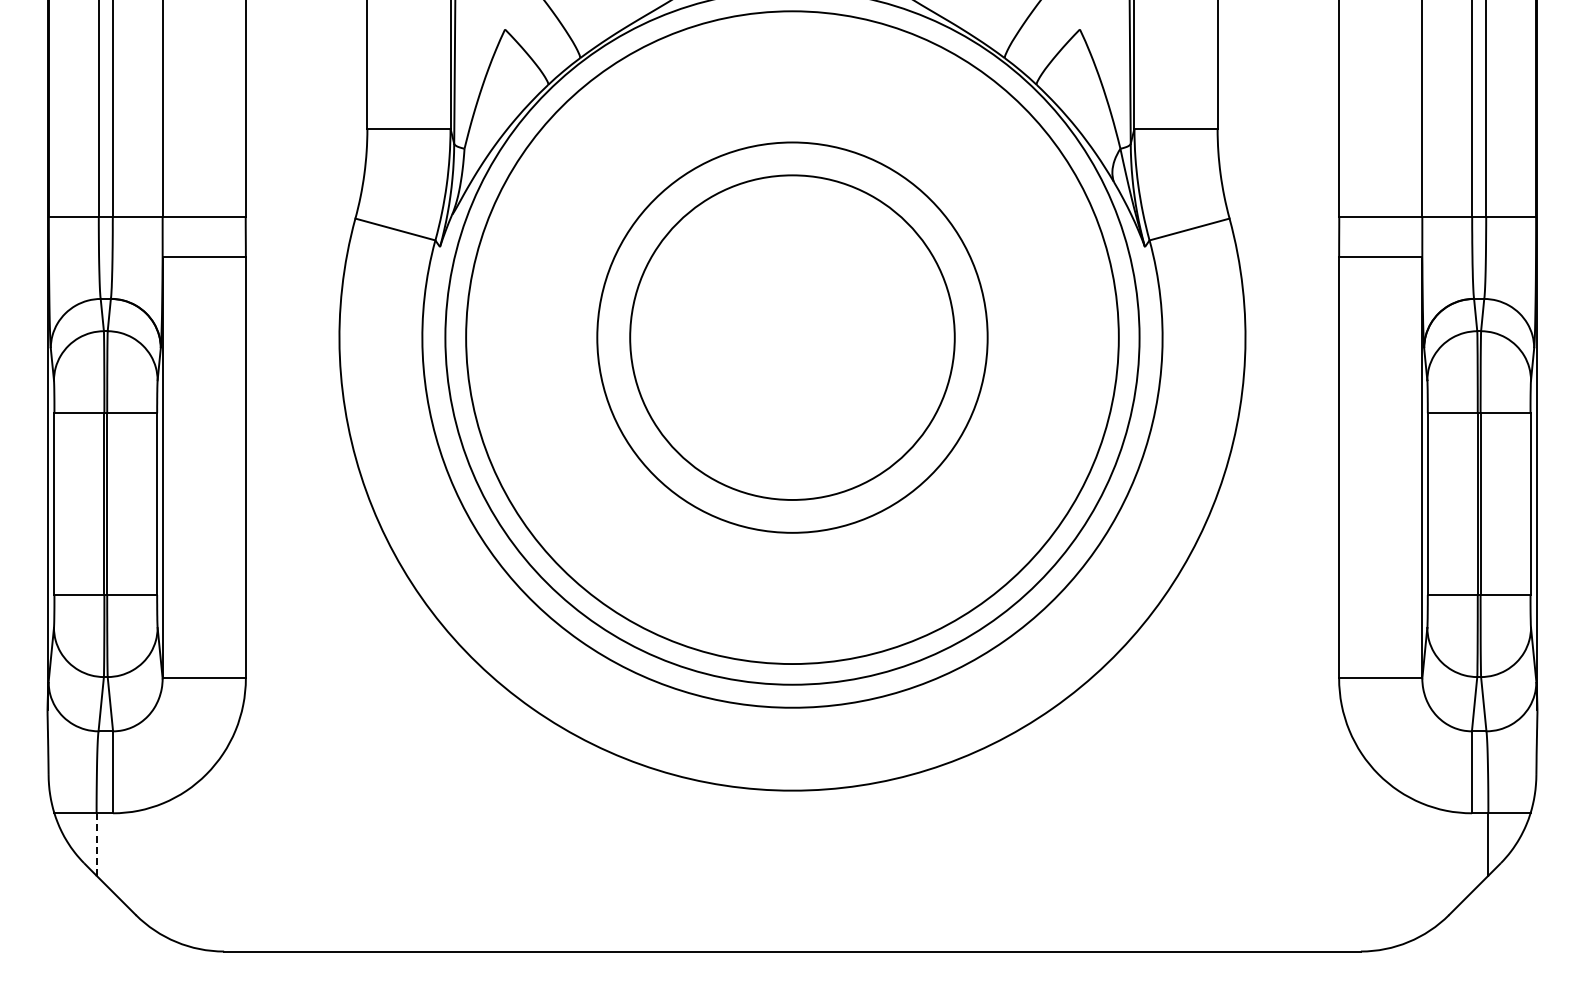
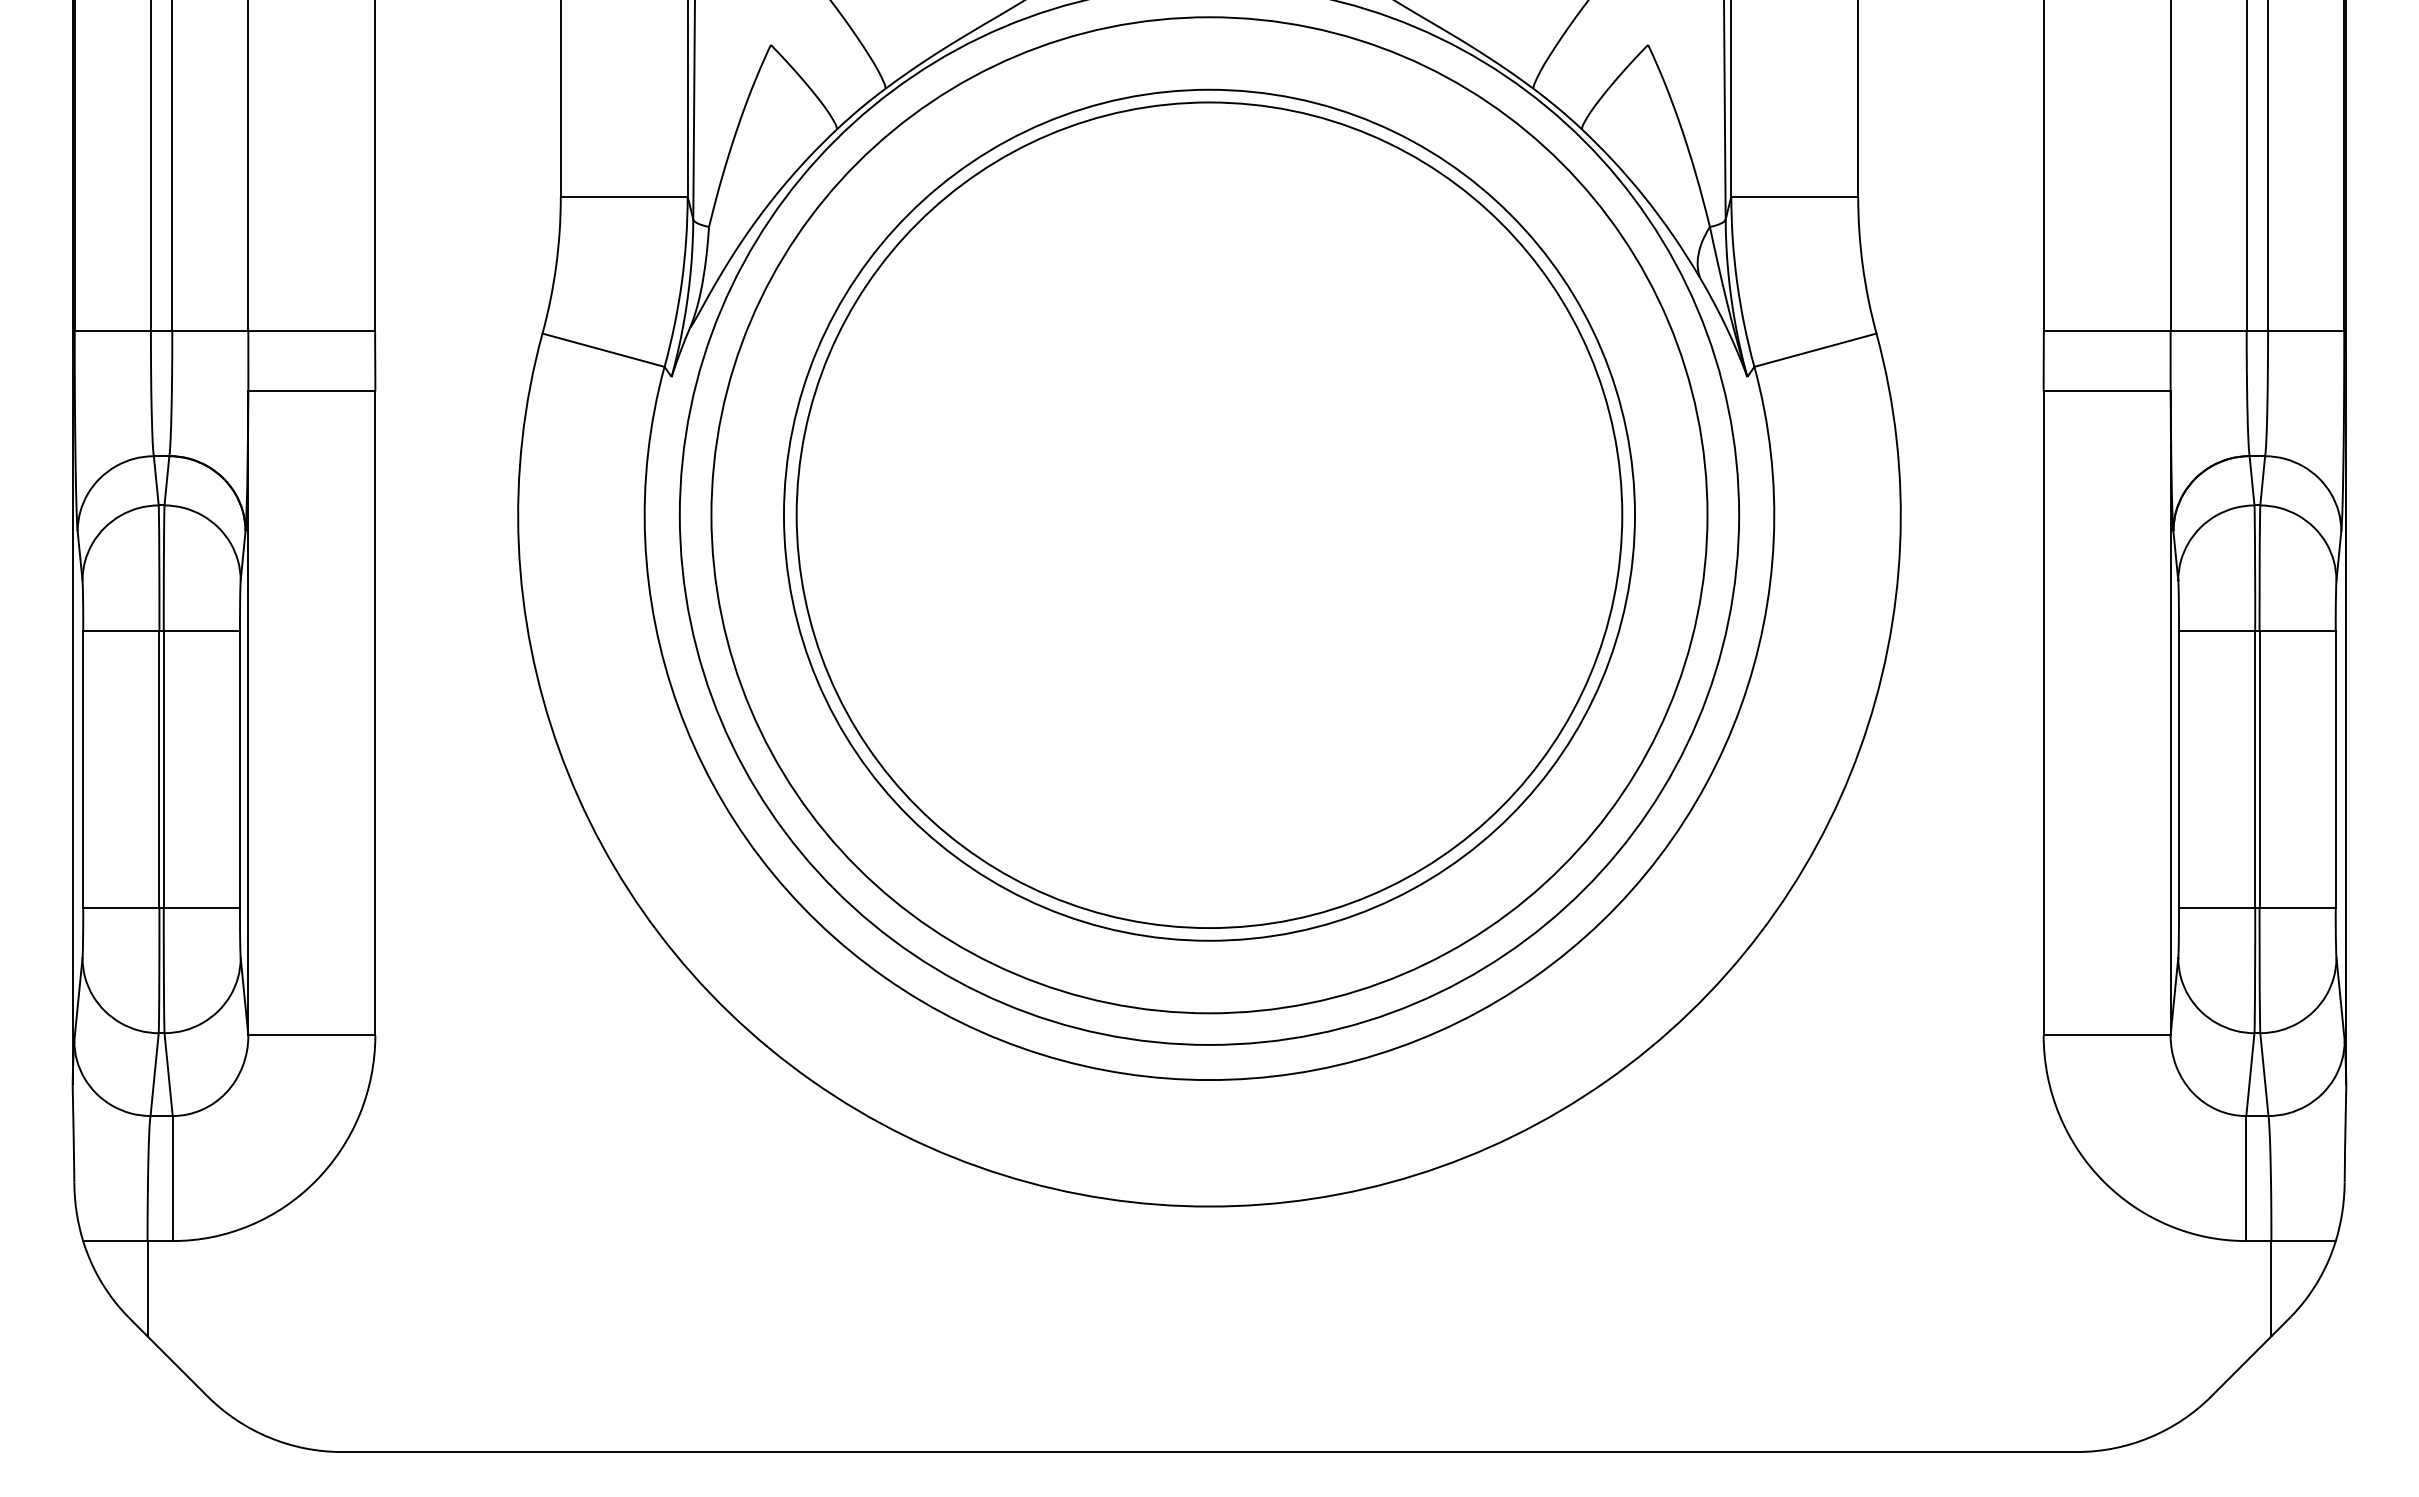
circle: (792, 337) -> (1209, 515), size x1.43
circle: (792, 337) -> (1209, 515), size x1.67
line: (96, 845) -> (147, 1290), dashed -> solid

